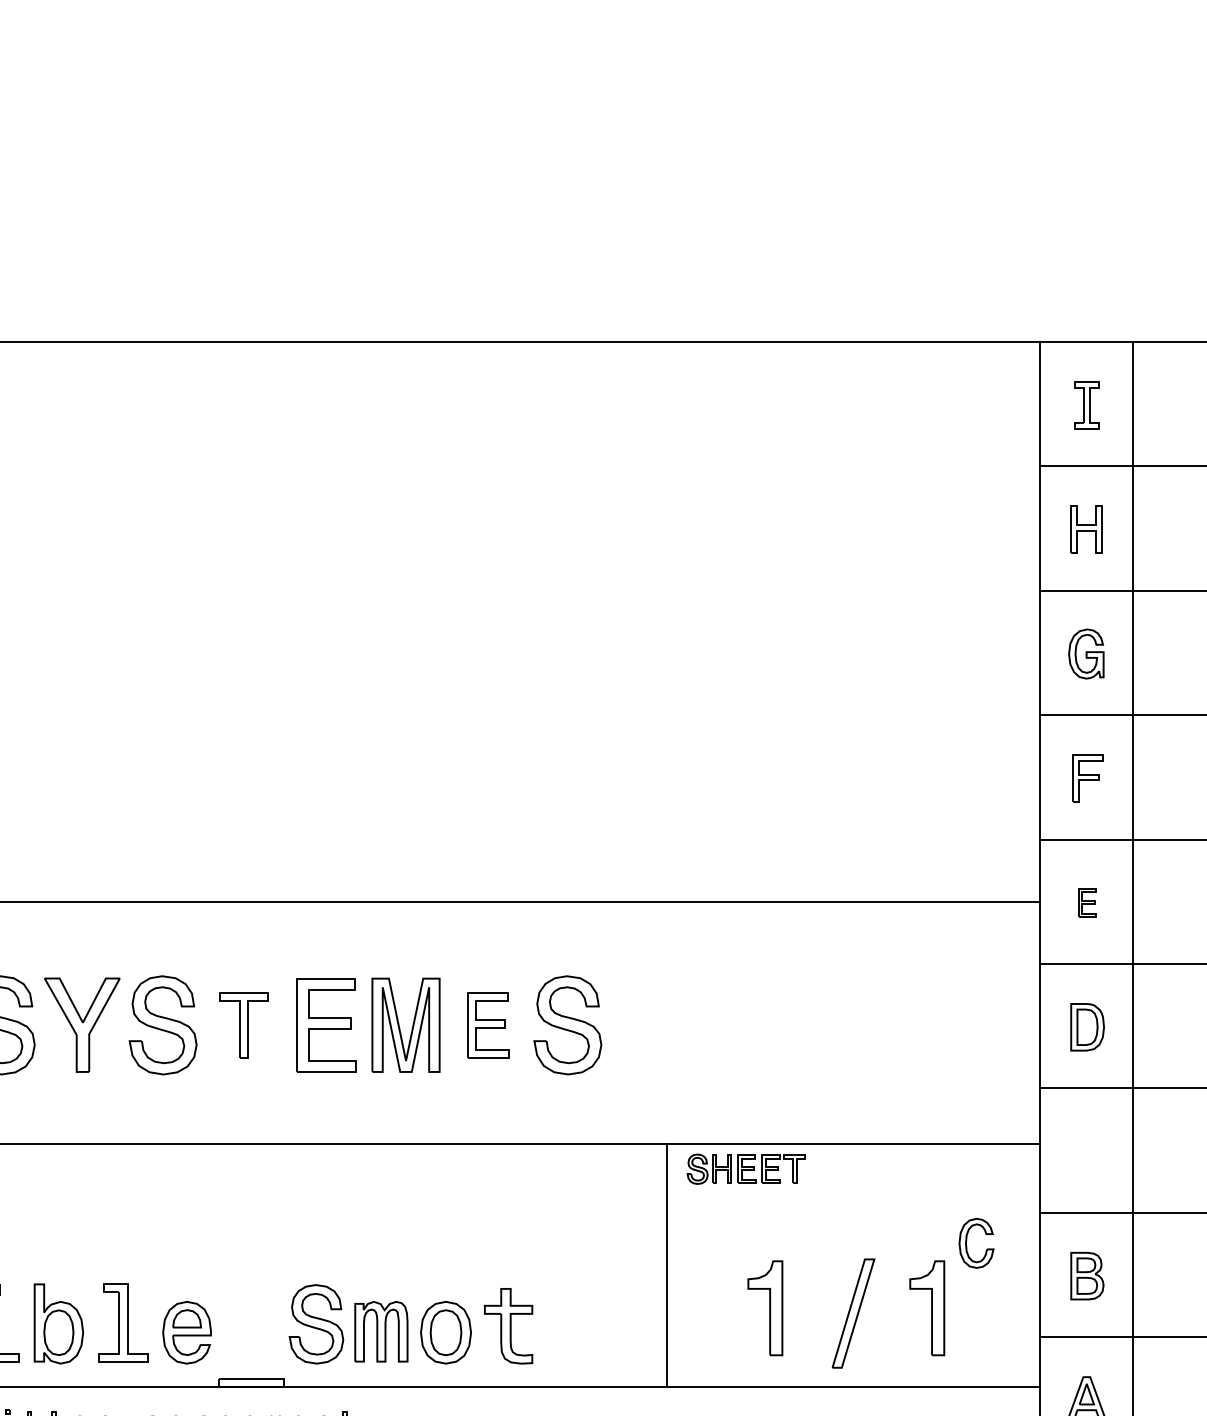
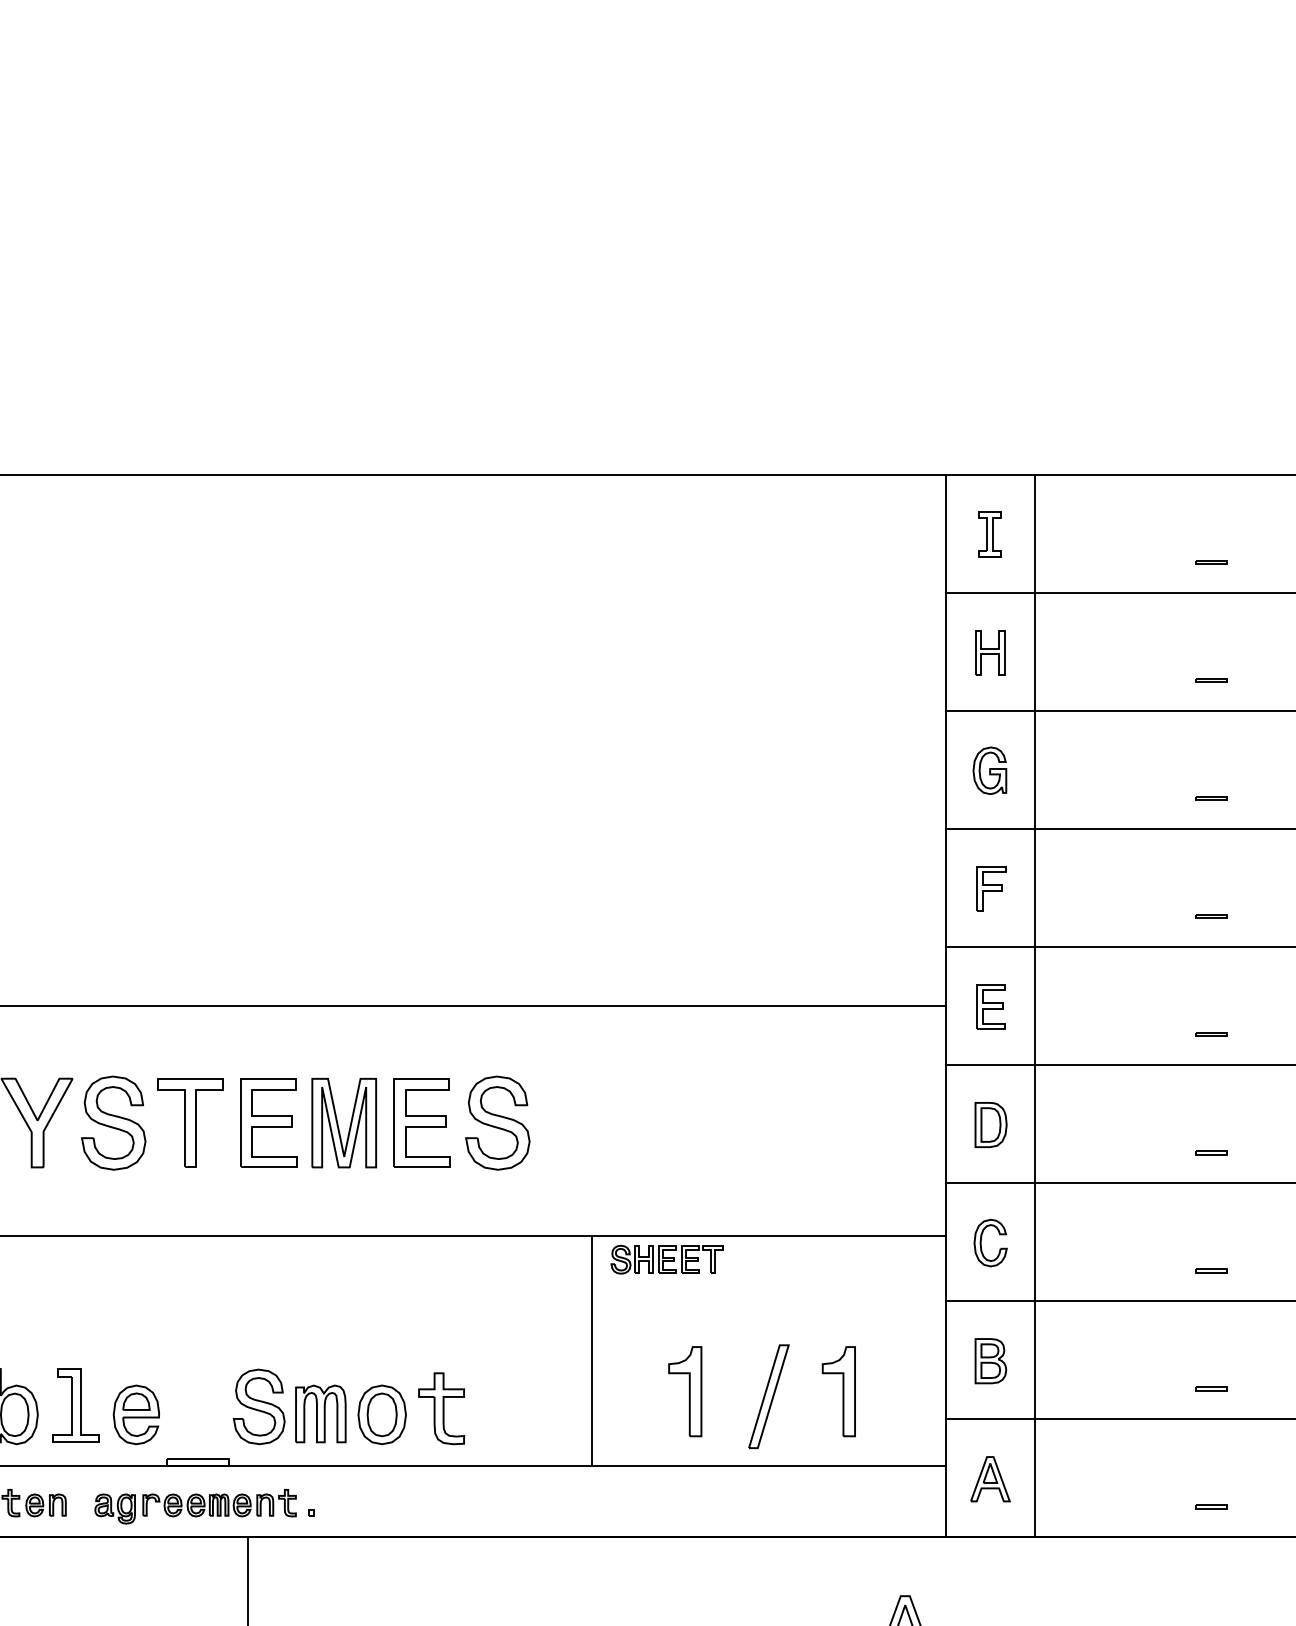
part: (1086, 902) -> (990, 1006), size x1.67
part: (244, 1024) -> (190, 1122), size x1.43
part: (487, 1024) -> (421, 1122), size x1.43
part: (966, 1242) -> (981, 1242), moved

